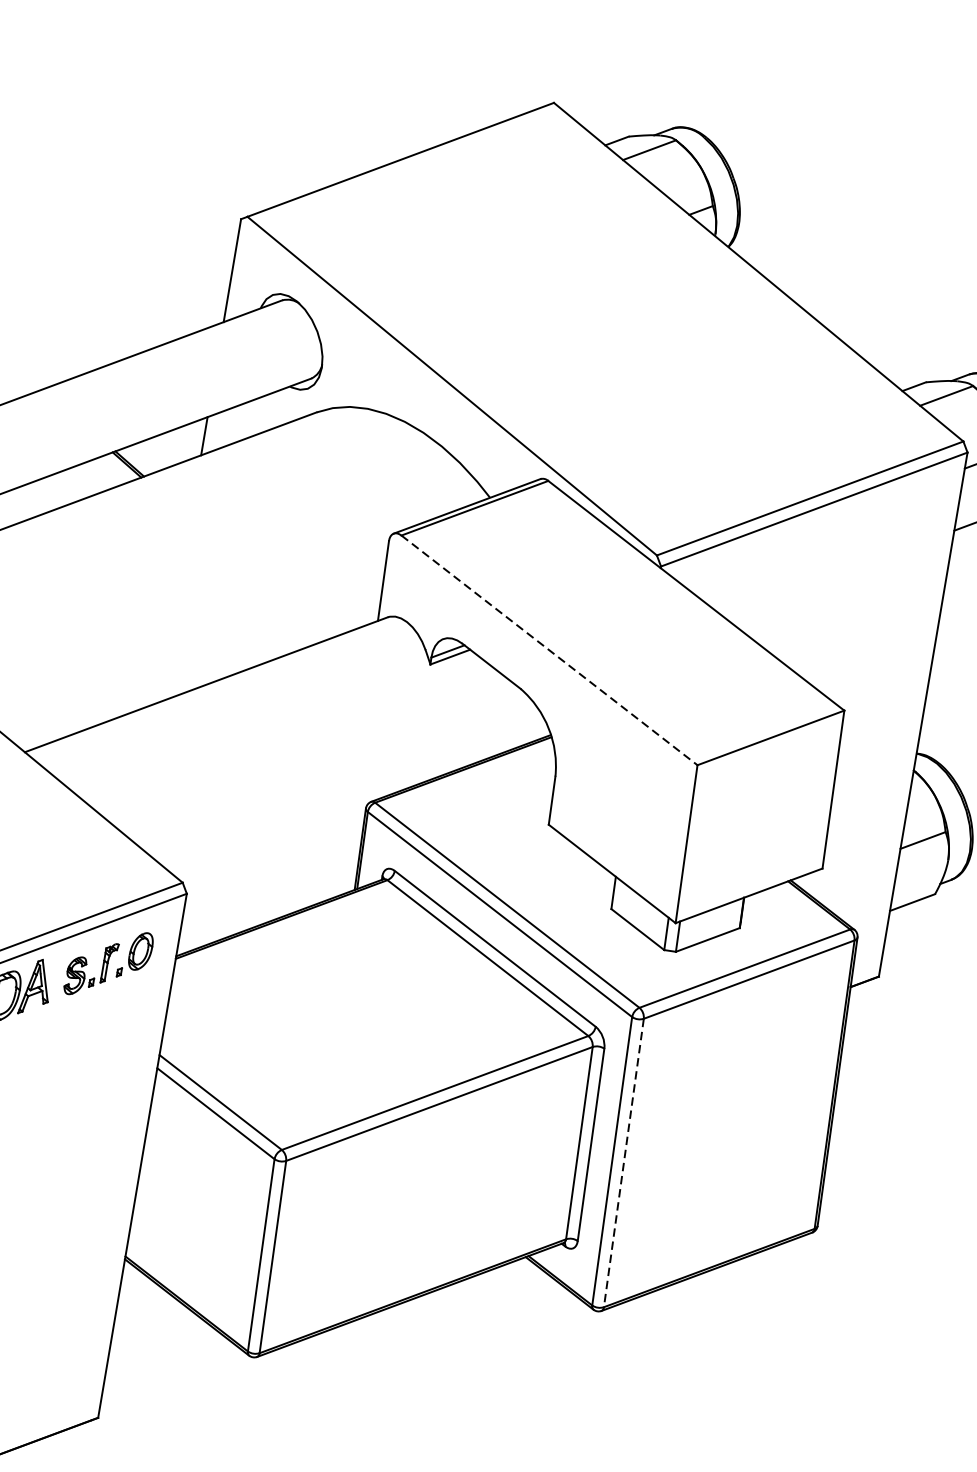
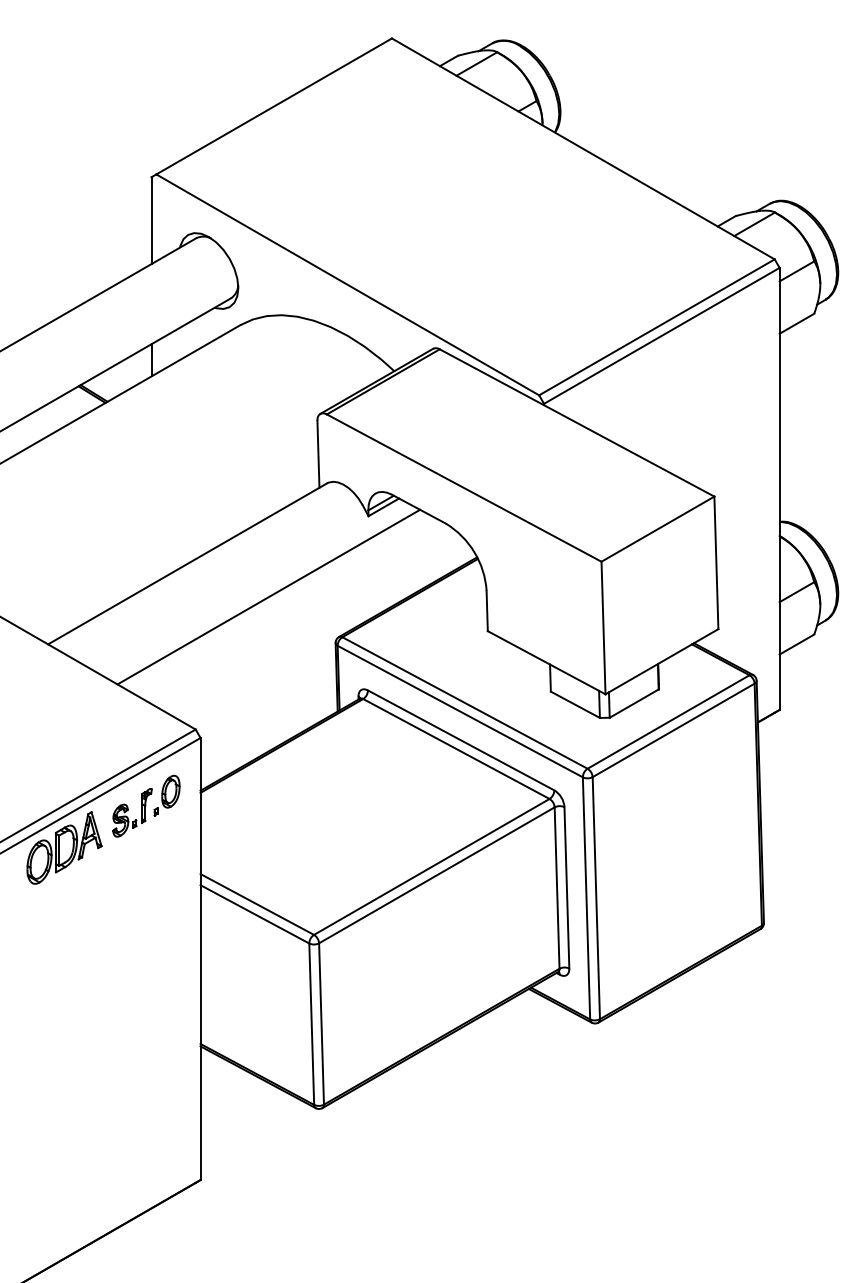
line: (549, 650) -> (464, 488), dashed -> solid
line: (295, 739) -> (268, 596), added
line: (624, 1163) -> (596, 898), dashed -> solid

